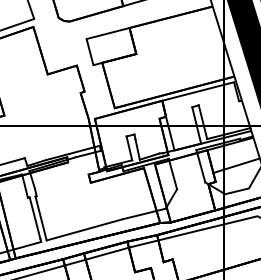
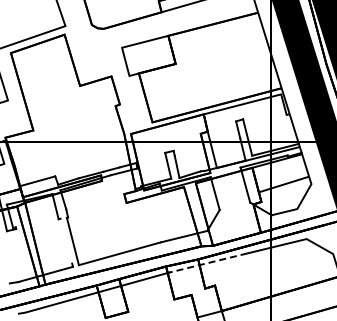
line: (35, 217) -> (66, 240), removed
line: (165, 238) -> (207, 263), solid -> dashed

